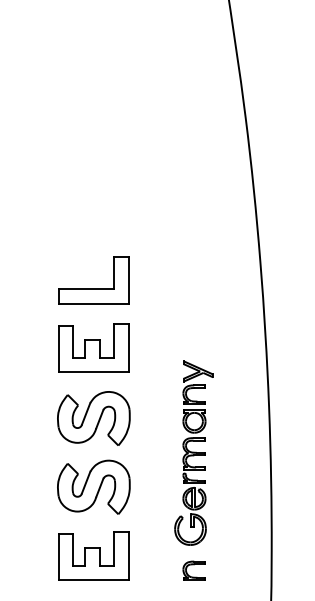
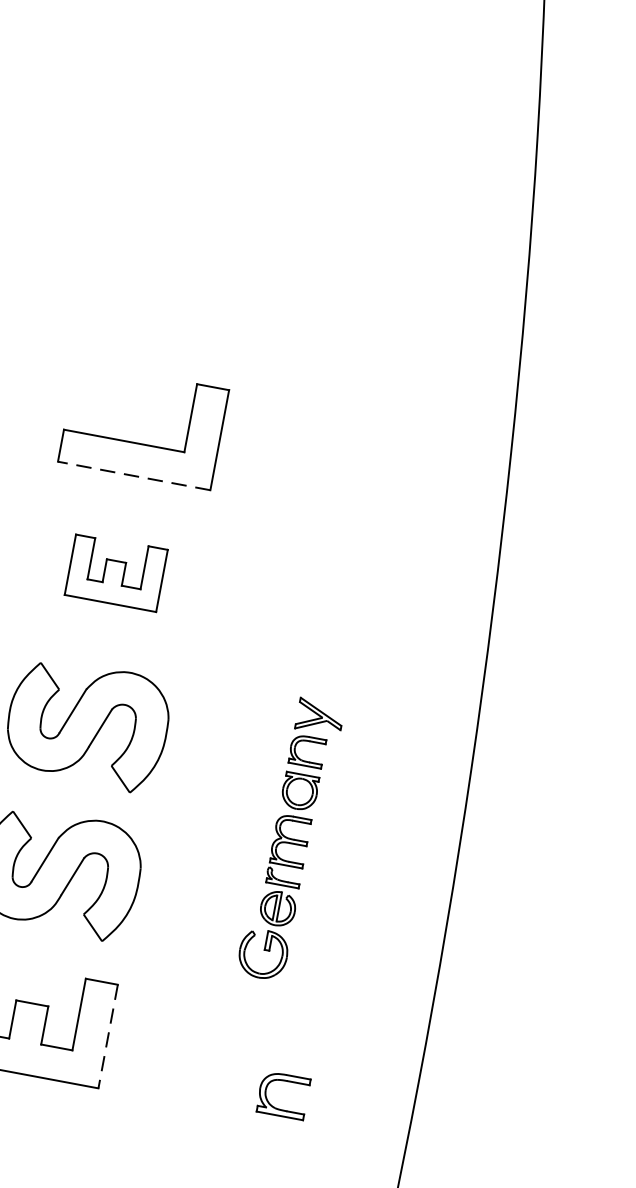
line: (93, 303) -> (133, 475), solid -> dashed
part: (93, 347) -> (115, 570), size x0.6
part: (193, 452) -> (289, 838), size x0.7
line: (129, 556) -> (108, 1037), solid -> dashed
part: (193, 570) -> (281, 1094), moved

